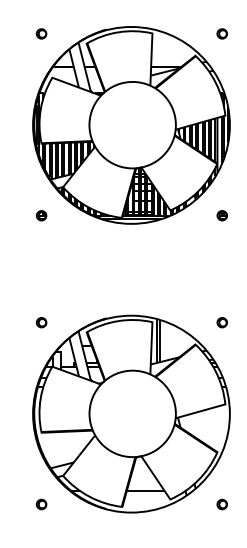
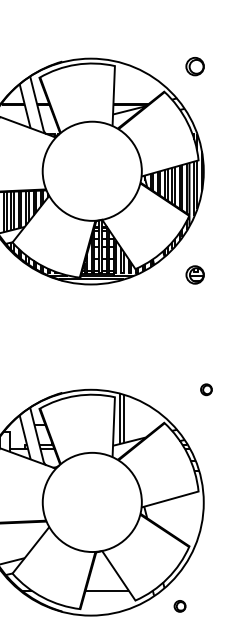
part: (221, 33) -> (194, 66), size x1.6
part: (221, 215) -> (194, 274), size x1.6
part: (221, 322) -> (205, 389), moved
part: (221, 504) -> (179, 606), moved

